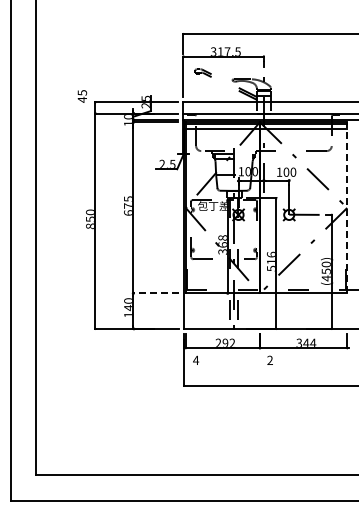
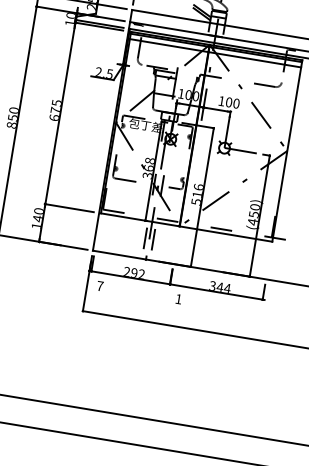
line: (347, 207) -> (287, 150), dashed -> solid
line: (156, 293) -> (69, 208), dashed -> solid
text: (196, 359) -> (100, 285), 4 -> 7
text: (269, 359) -> (178, 298), 2 -> 1

